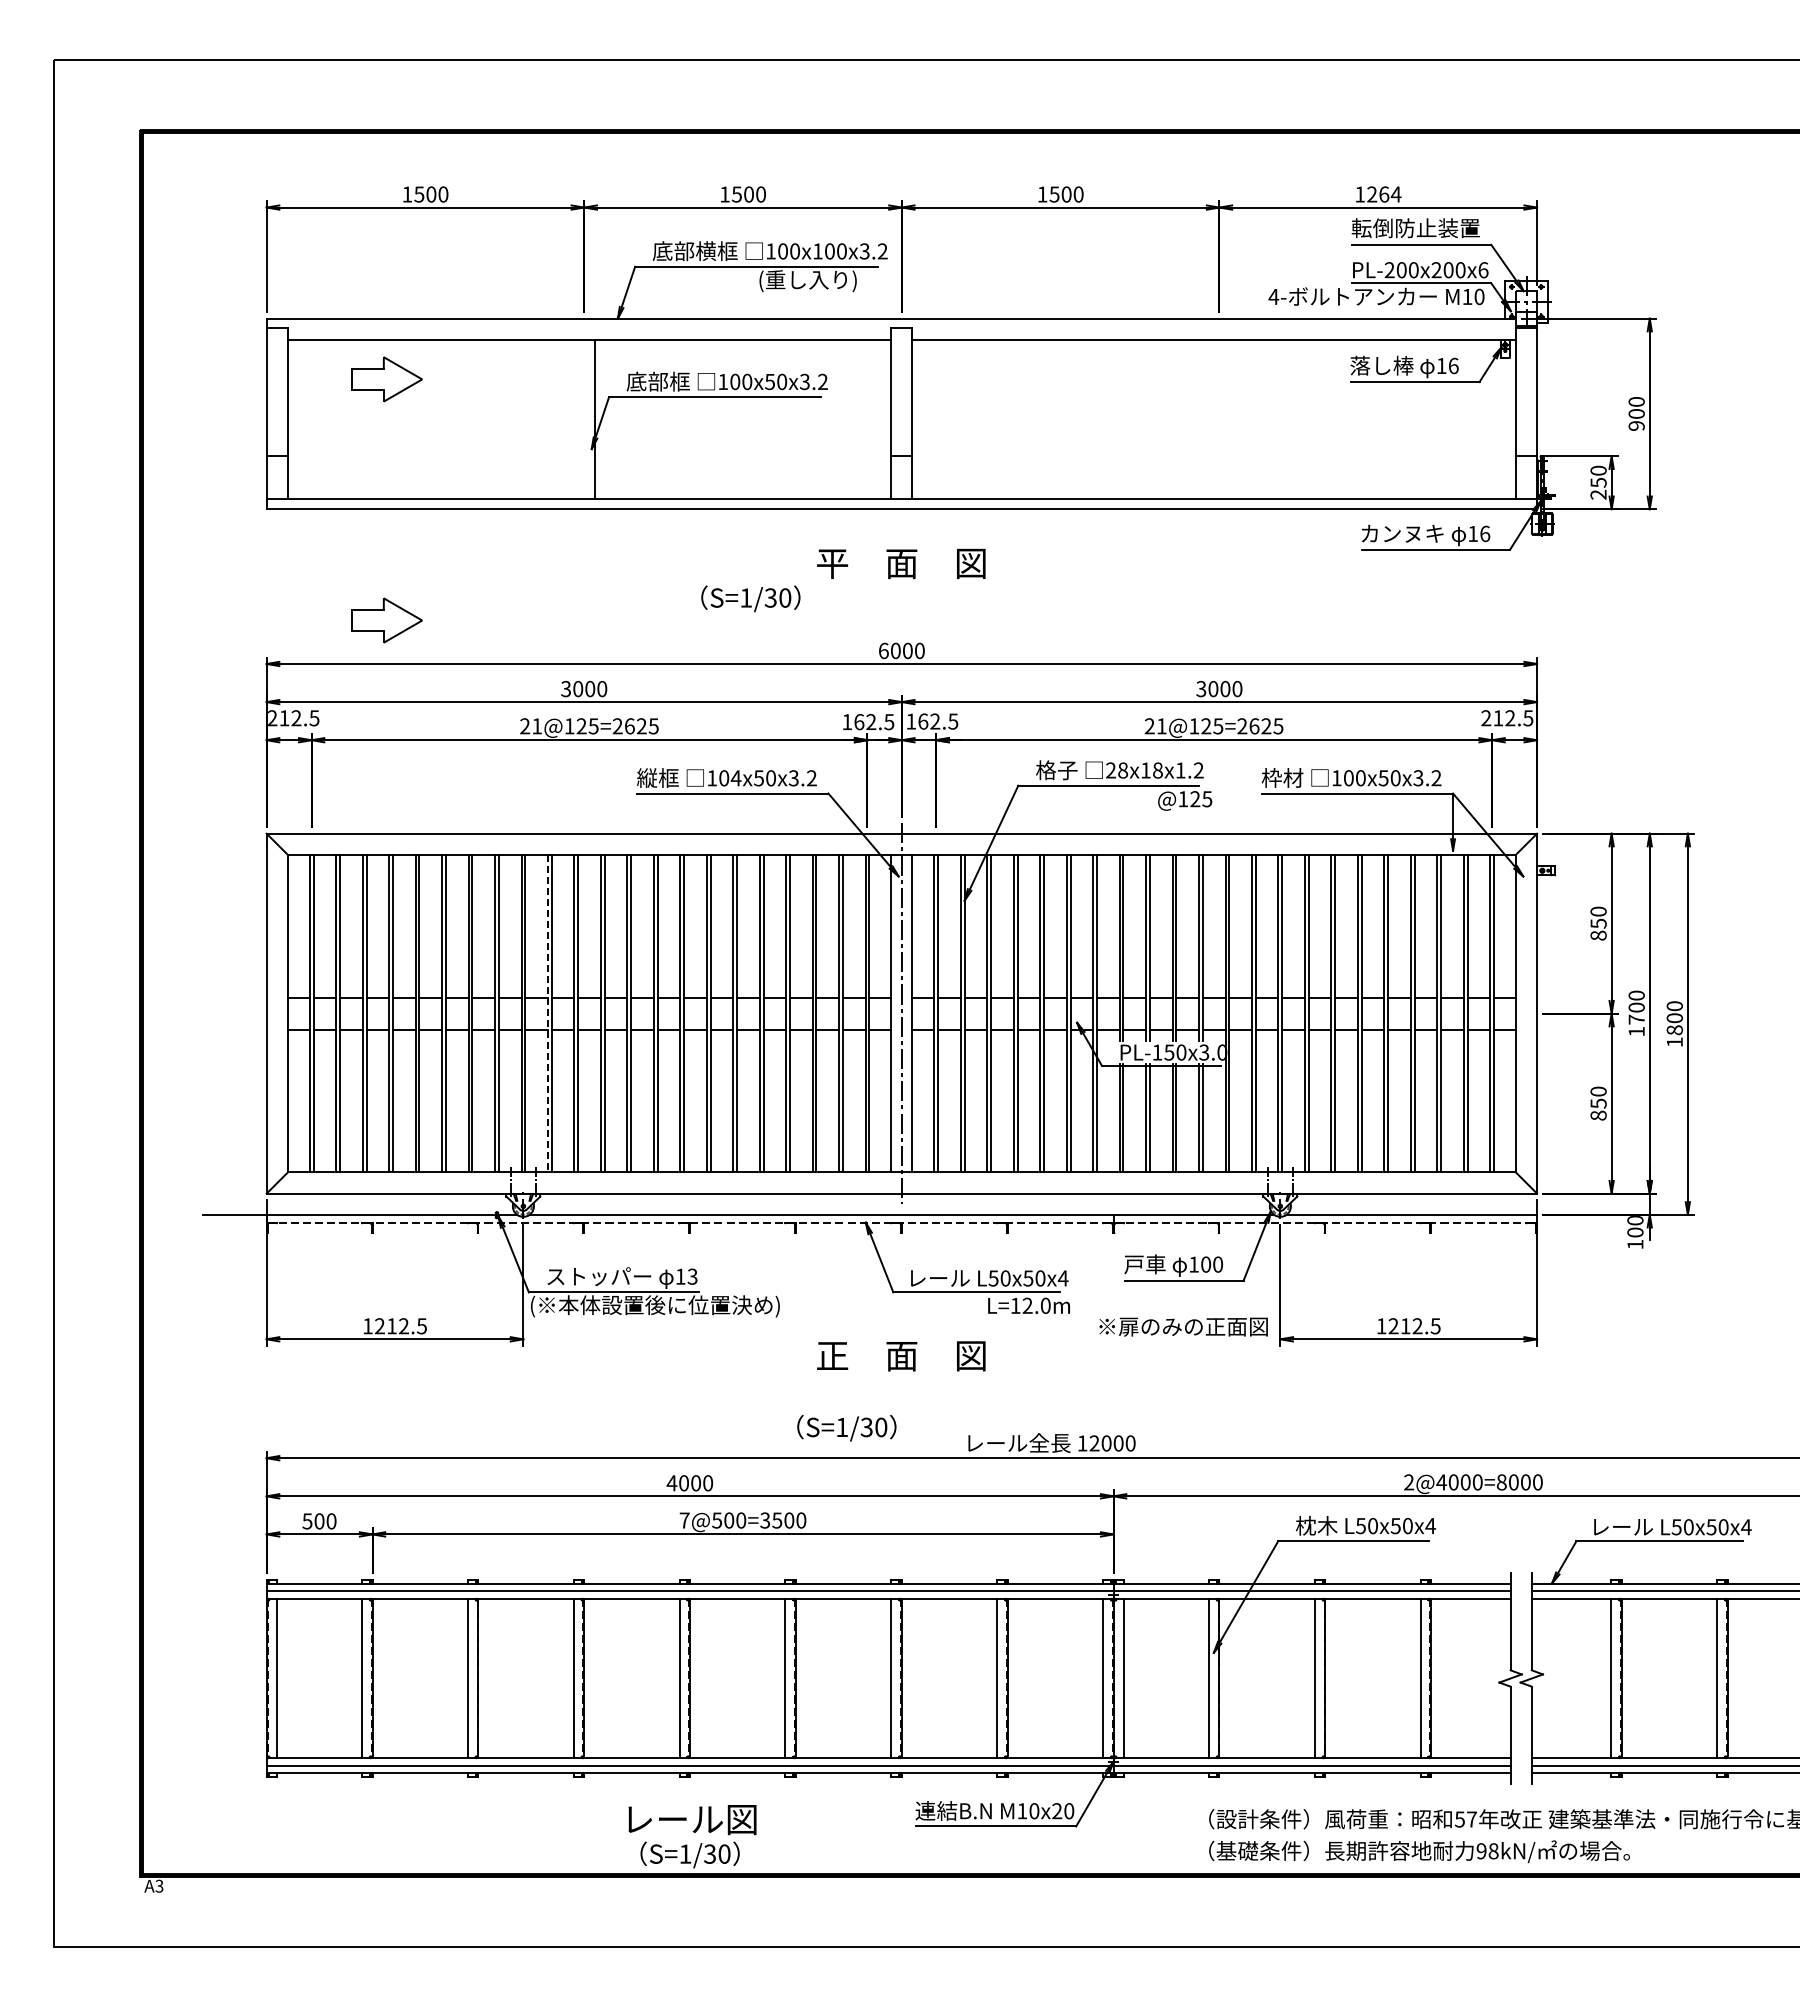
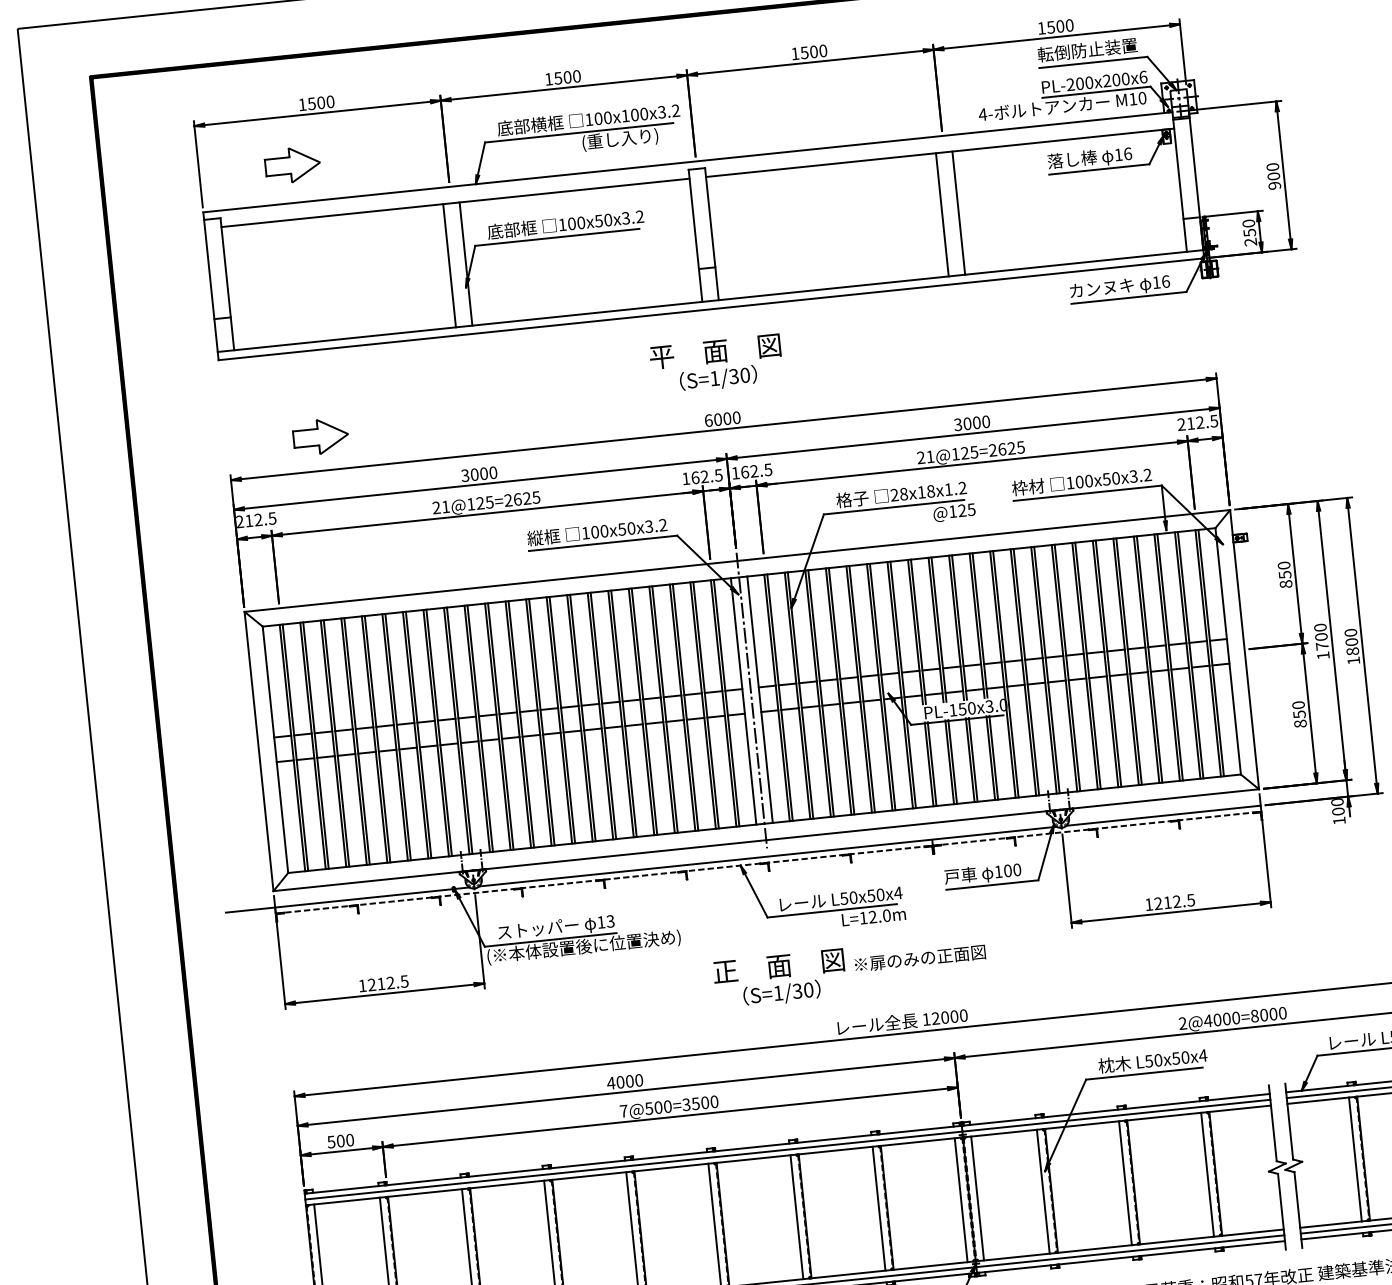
text: (1384, 194) -> (1060, 26), 1264 -> 1500
part: (386, 379) -> (292, 165), moved
line: (573, 418) -> (449, 265), added
line: (1208, 418) -> (941, 214), added
line: (1230, 418) -> (959, 212), added
text: (750, 598) -> (718, 378), moved
text: (735, 778) -> (603, 531), 104x50x3.2 -> 100x50x3.2
line: (547, 1013) -> (476, 728), dashed -> solid
text: (1183, 1326) -> (920, 958), moved
text: (846, 1428) -> (781, 993), moved

